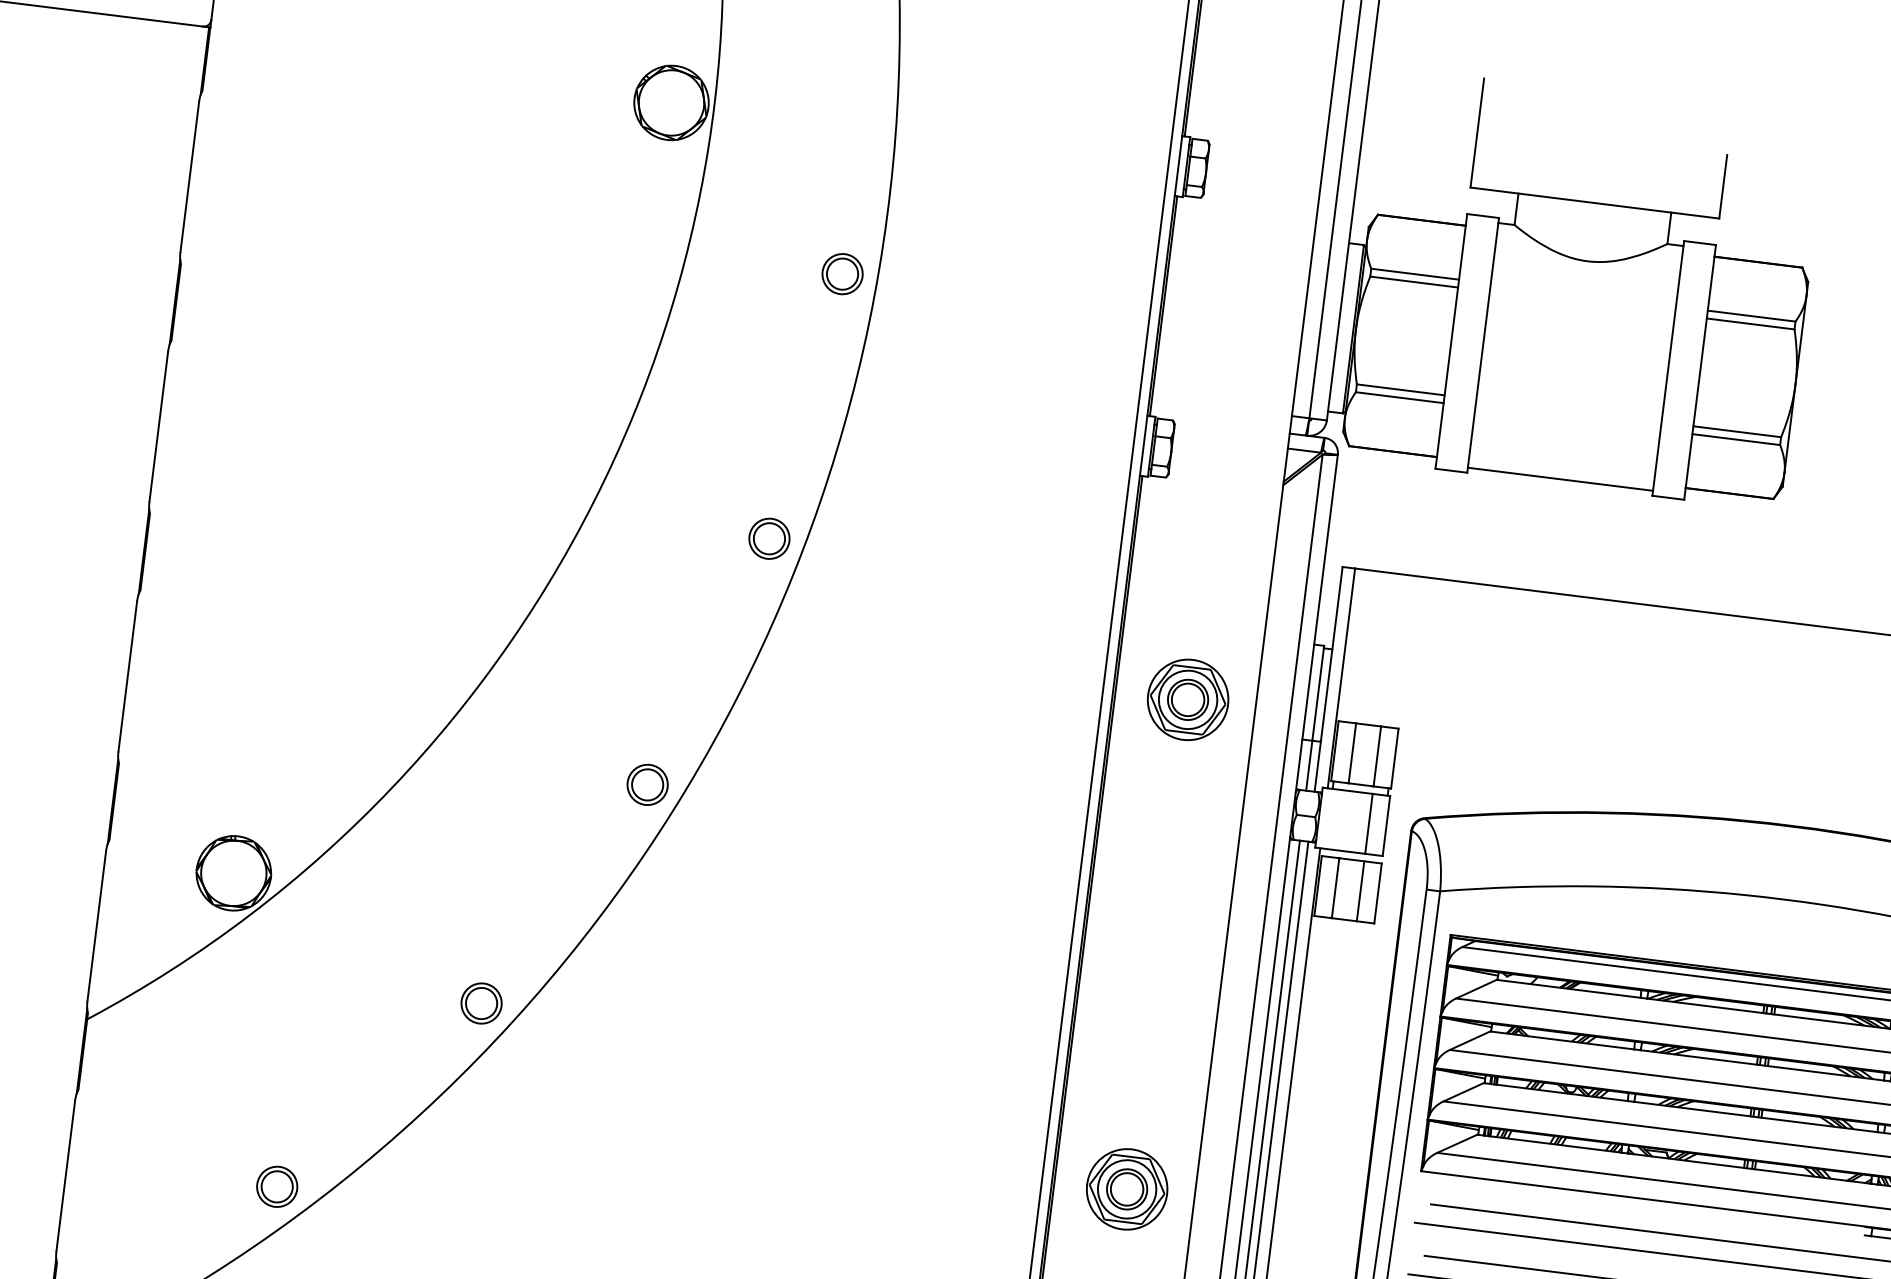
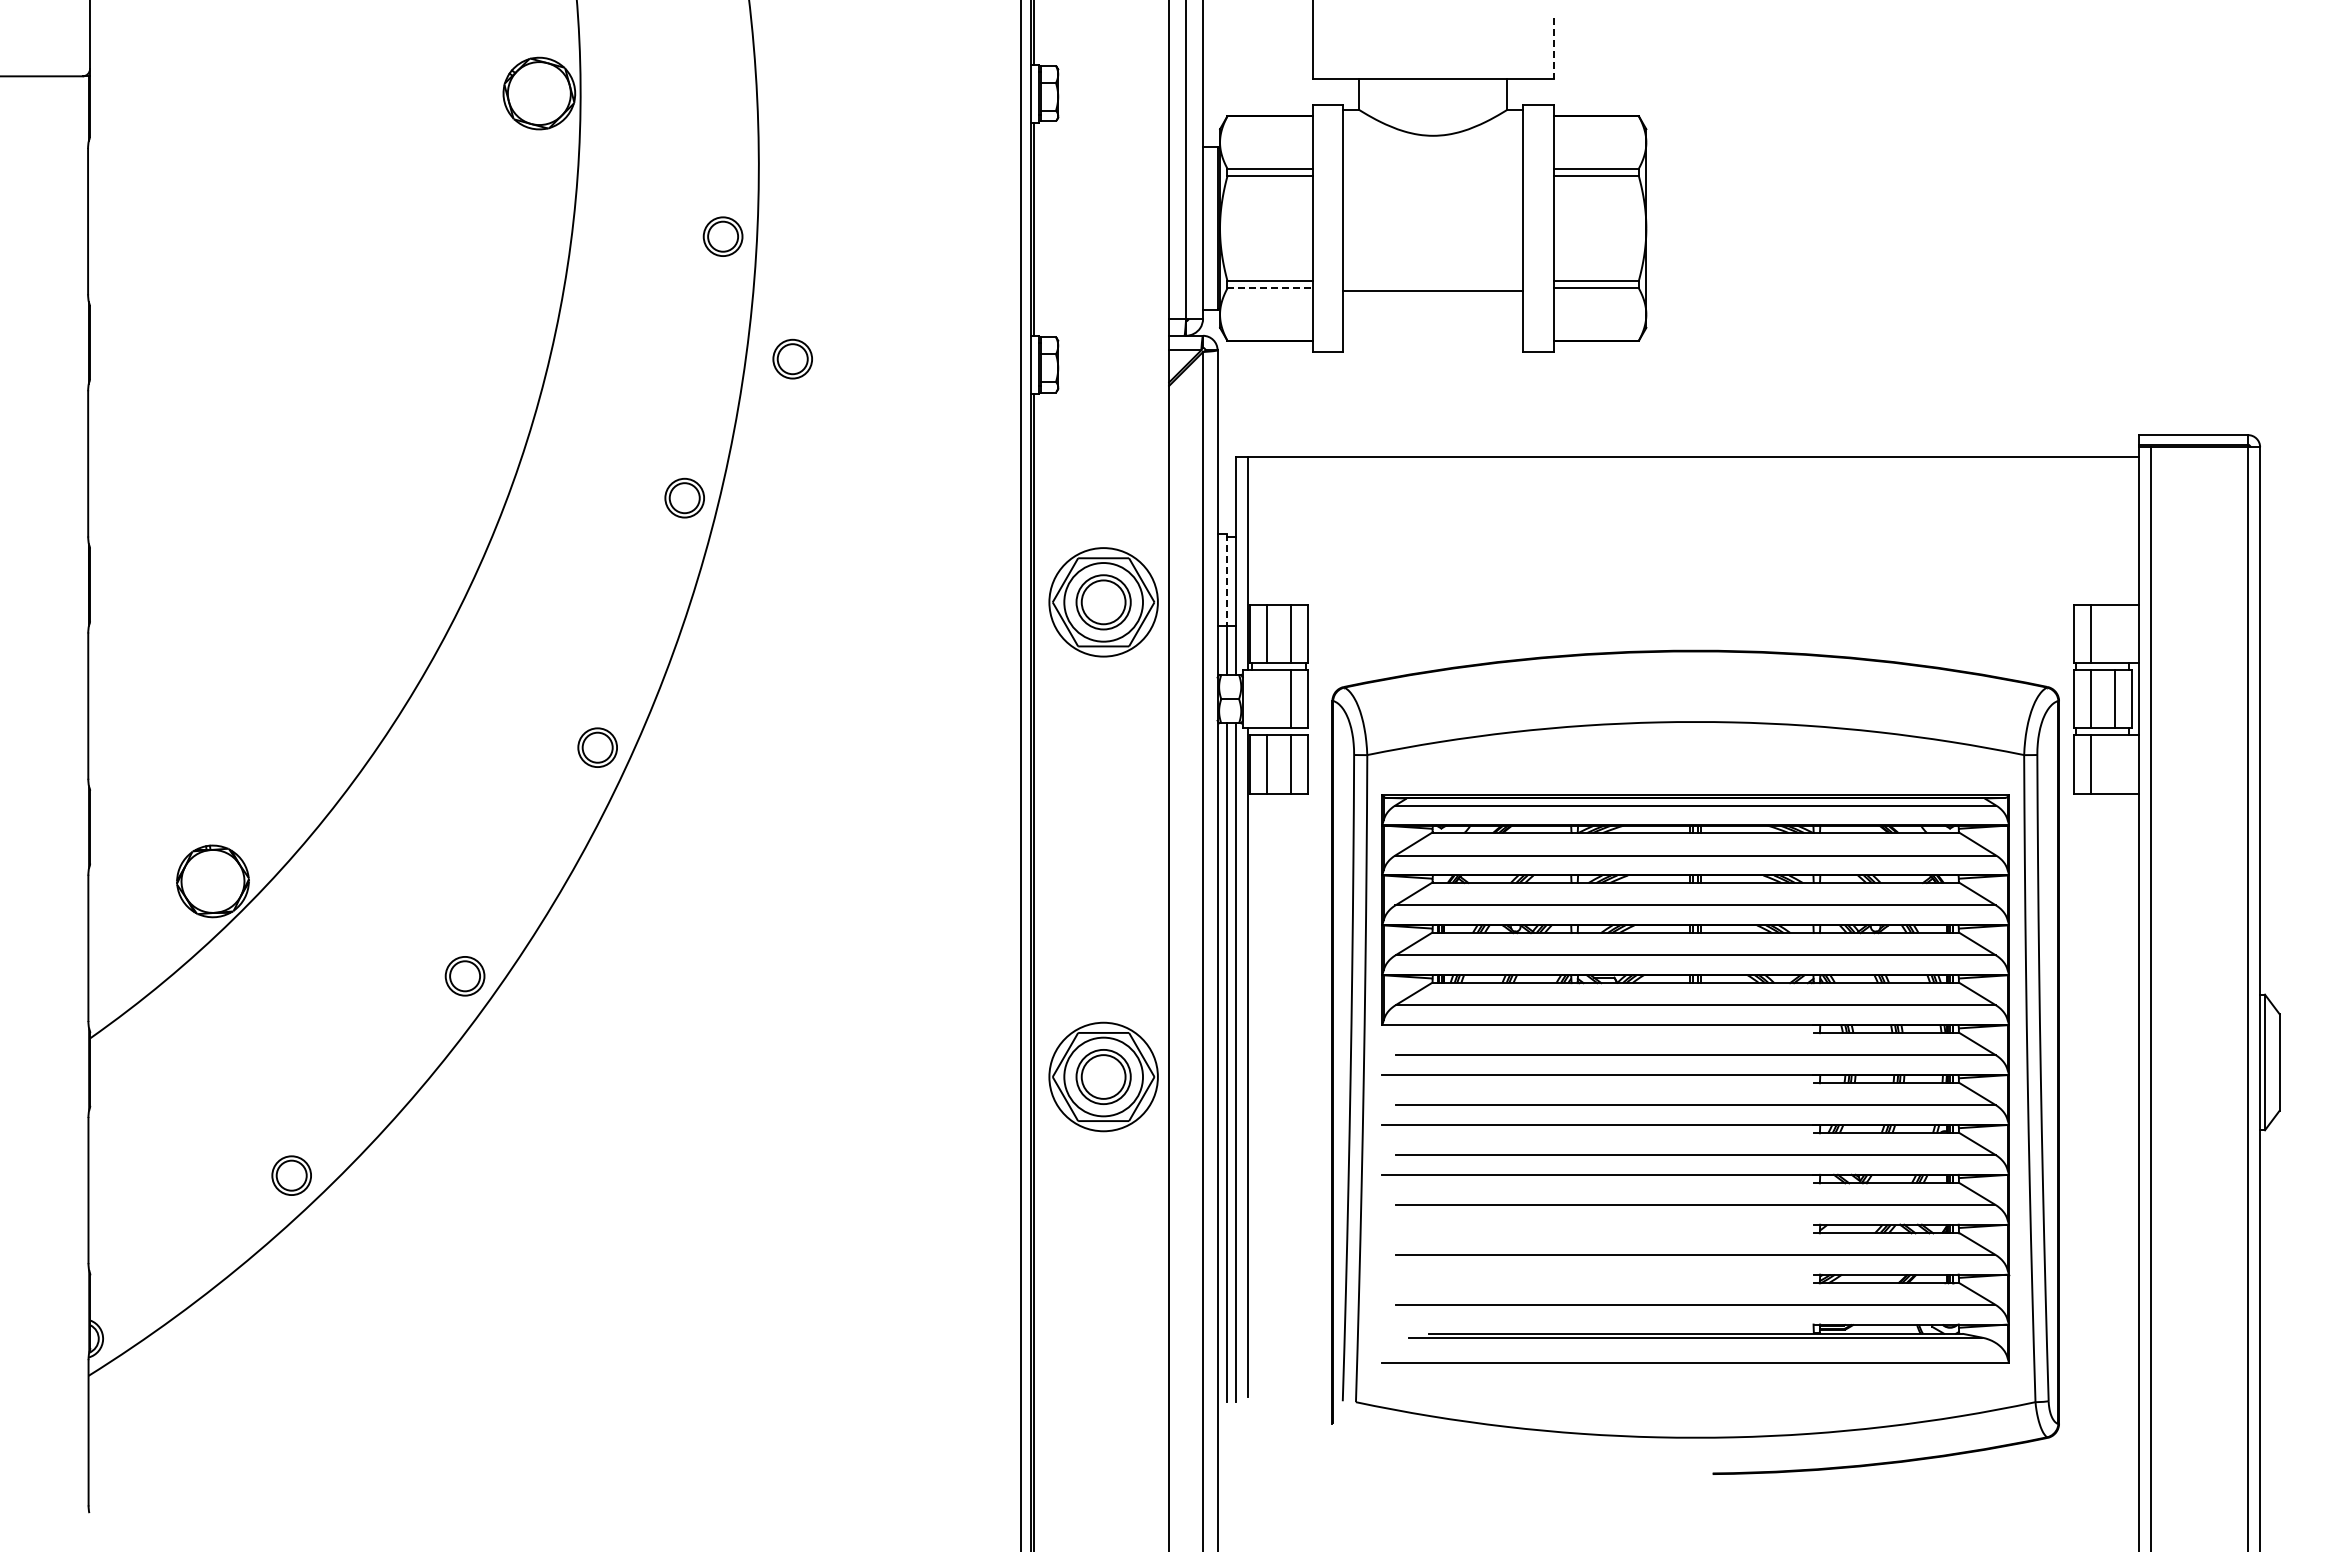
line: (1722, 186) -> (1553, 48), solid -> dashed
line: (1400, 397) -> (1270, 288), solid -> dashed
part: (898, 408) -> (792, 358), added
line: (1559, 479) -> (1432, 291), moved
line: (1318, 693) -> (1227, 580), solid -> dashed
part: (1187, 699) -> (1103, 601), size x1.4
part: (1126, 1188) -> (1103, 1076), size x1.4

